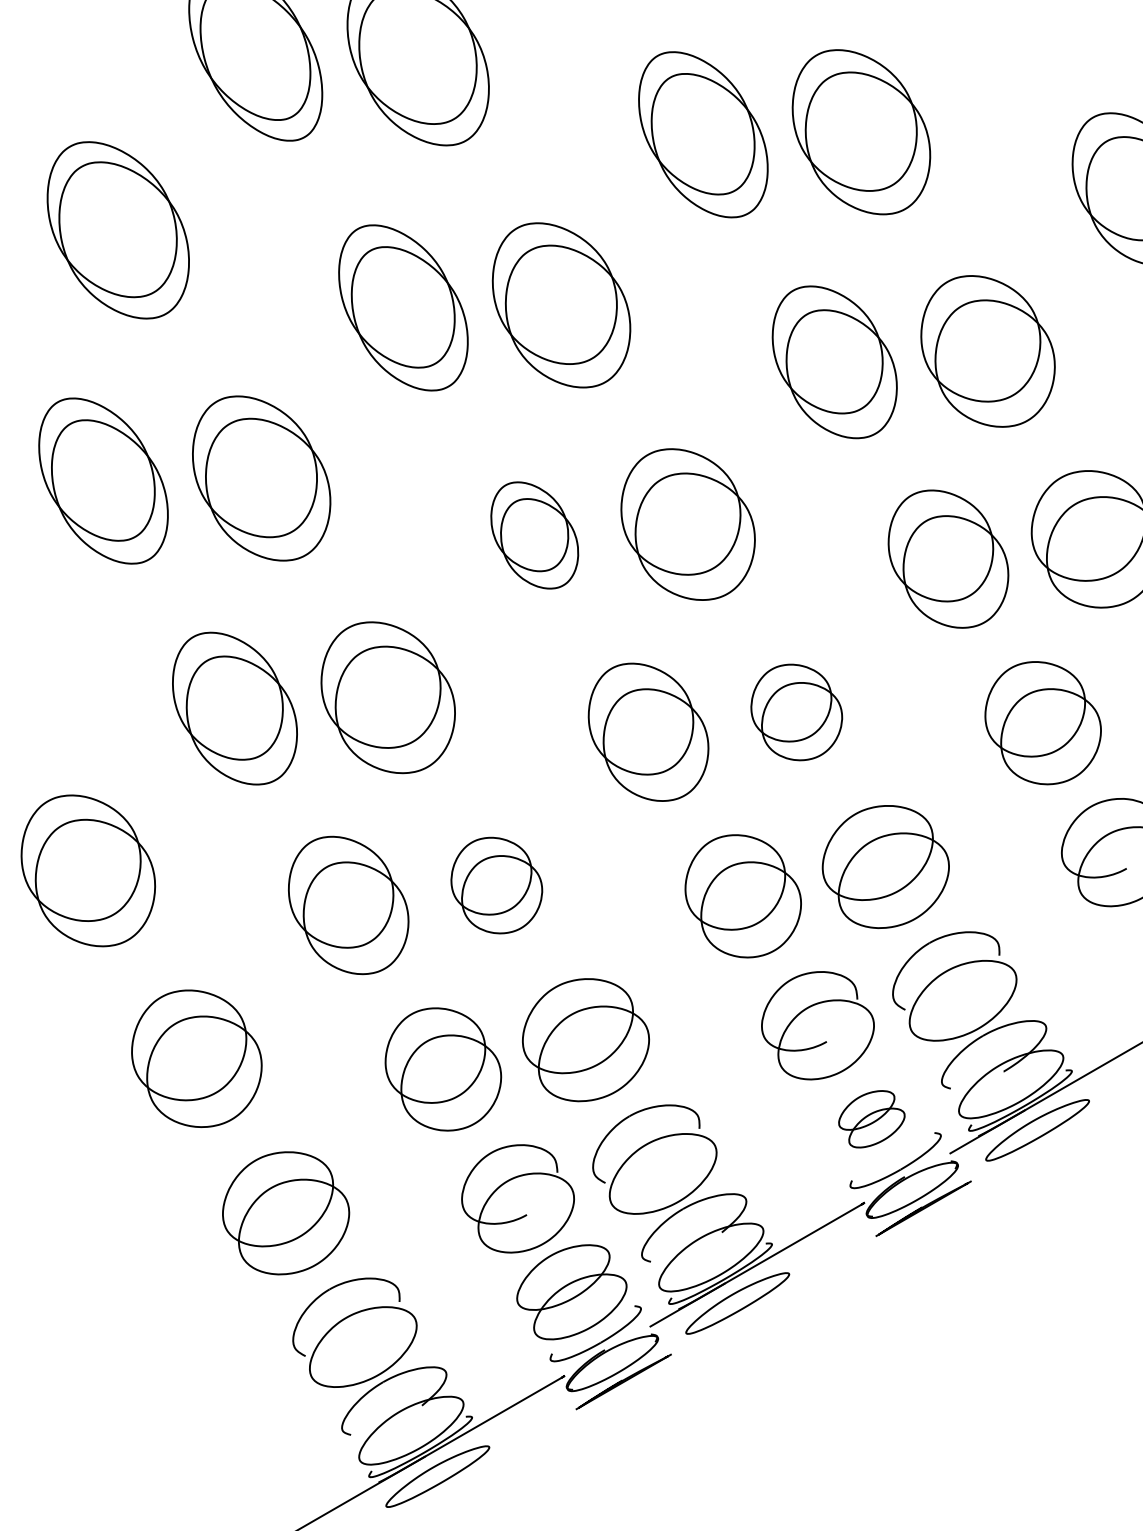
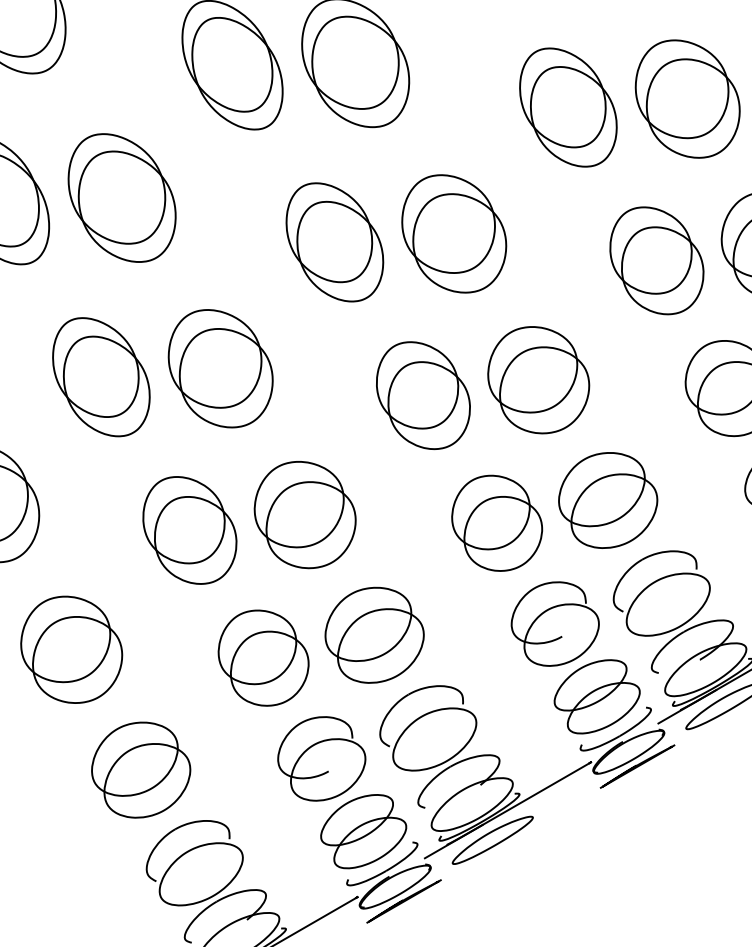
part: (534, 535) -> (334, 242), size x1.43
part: (796, 712) -> (538, 380), size x1.43
part: (496, 885) -> (305, 514), size x1.43
part: (871, 1119) -> (596, 697), size x1.67

